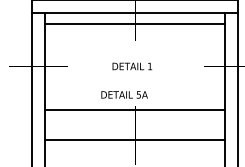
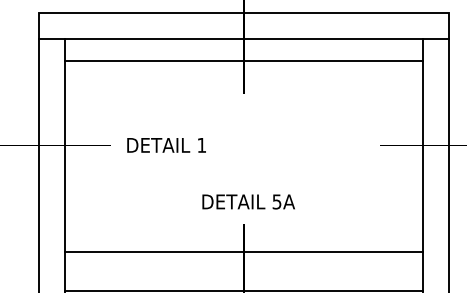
text: (132, 66) -> (166, 145), moved
text: (124, 94) -> (248, 201), moved
line: (135, 110) -> (244, 252), moved

